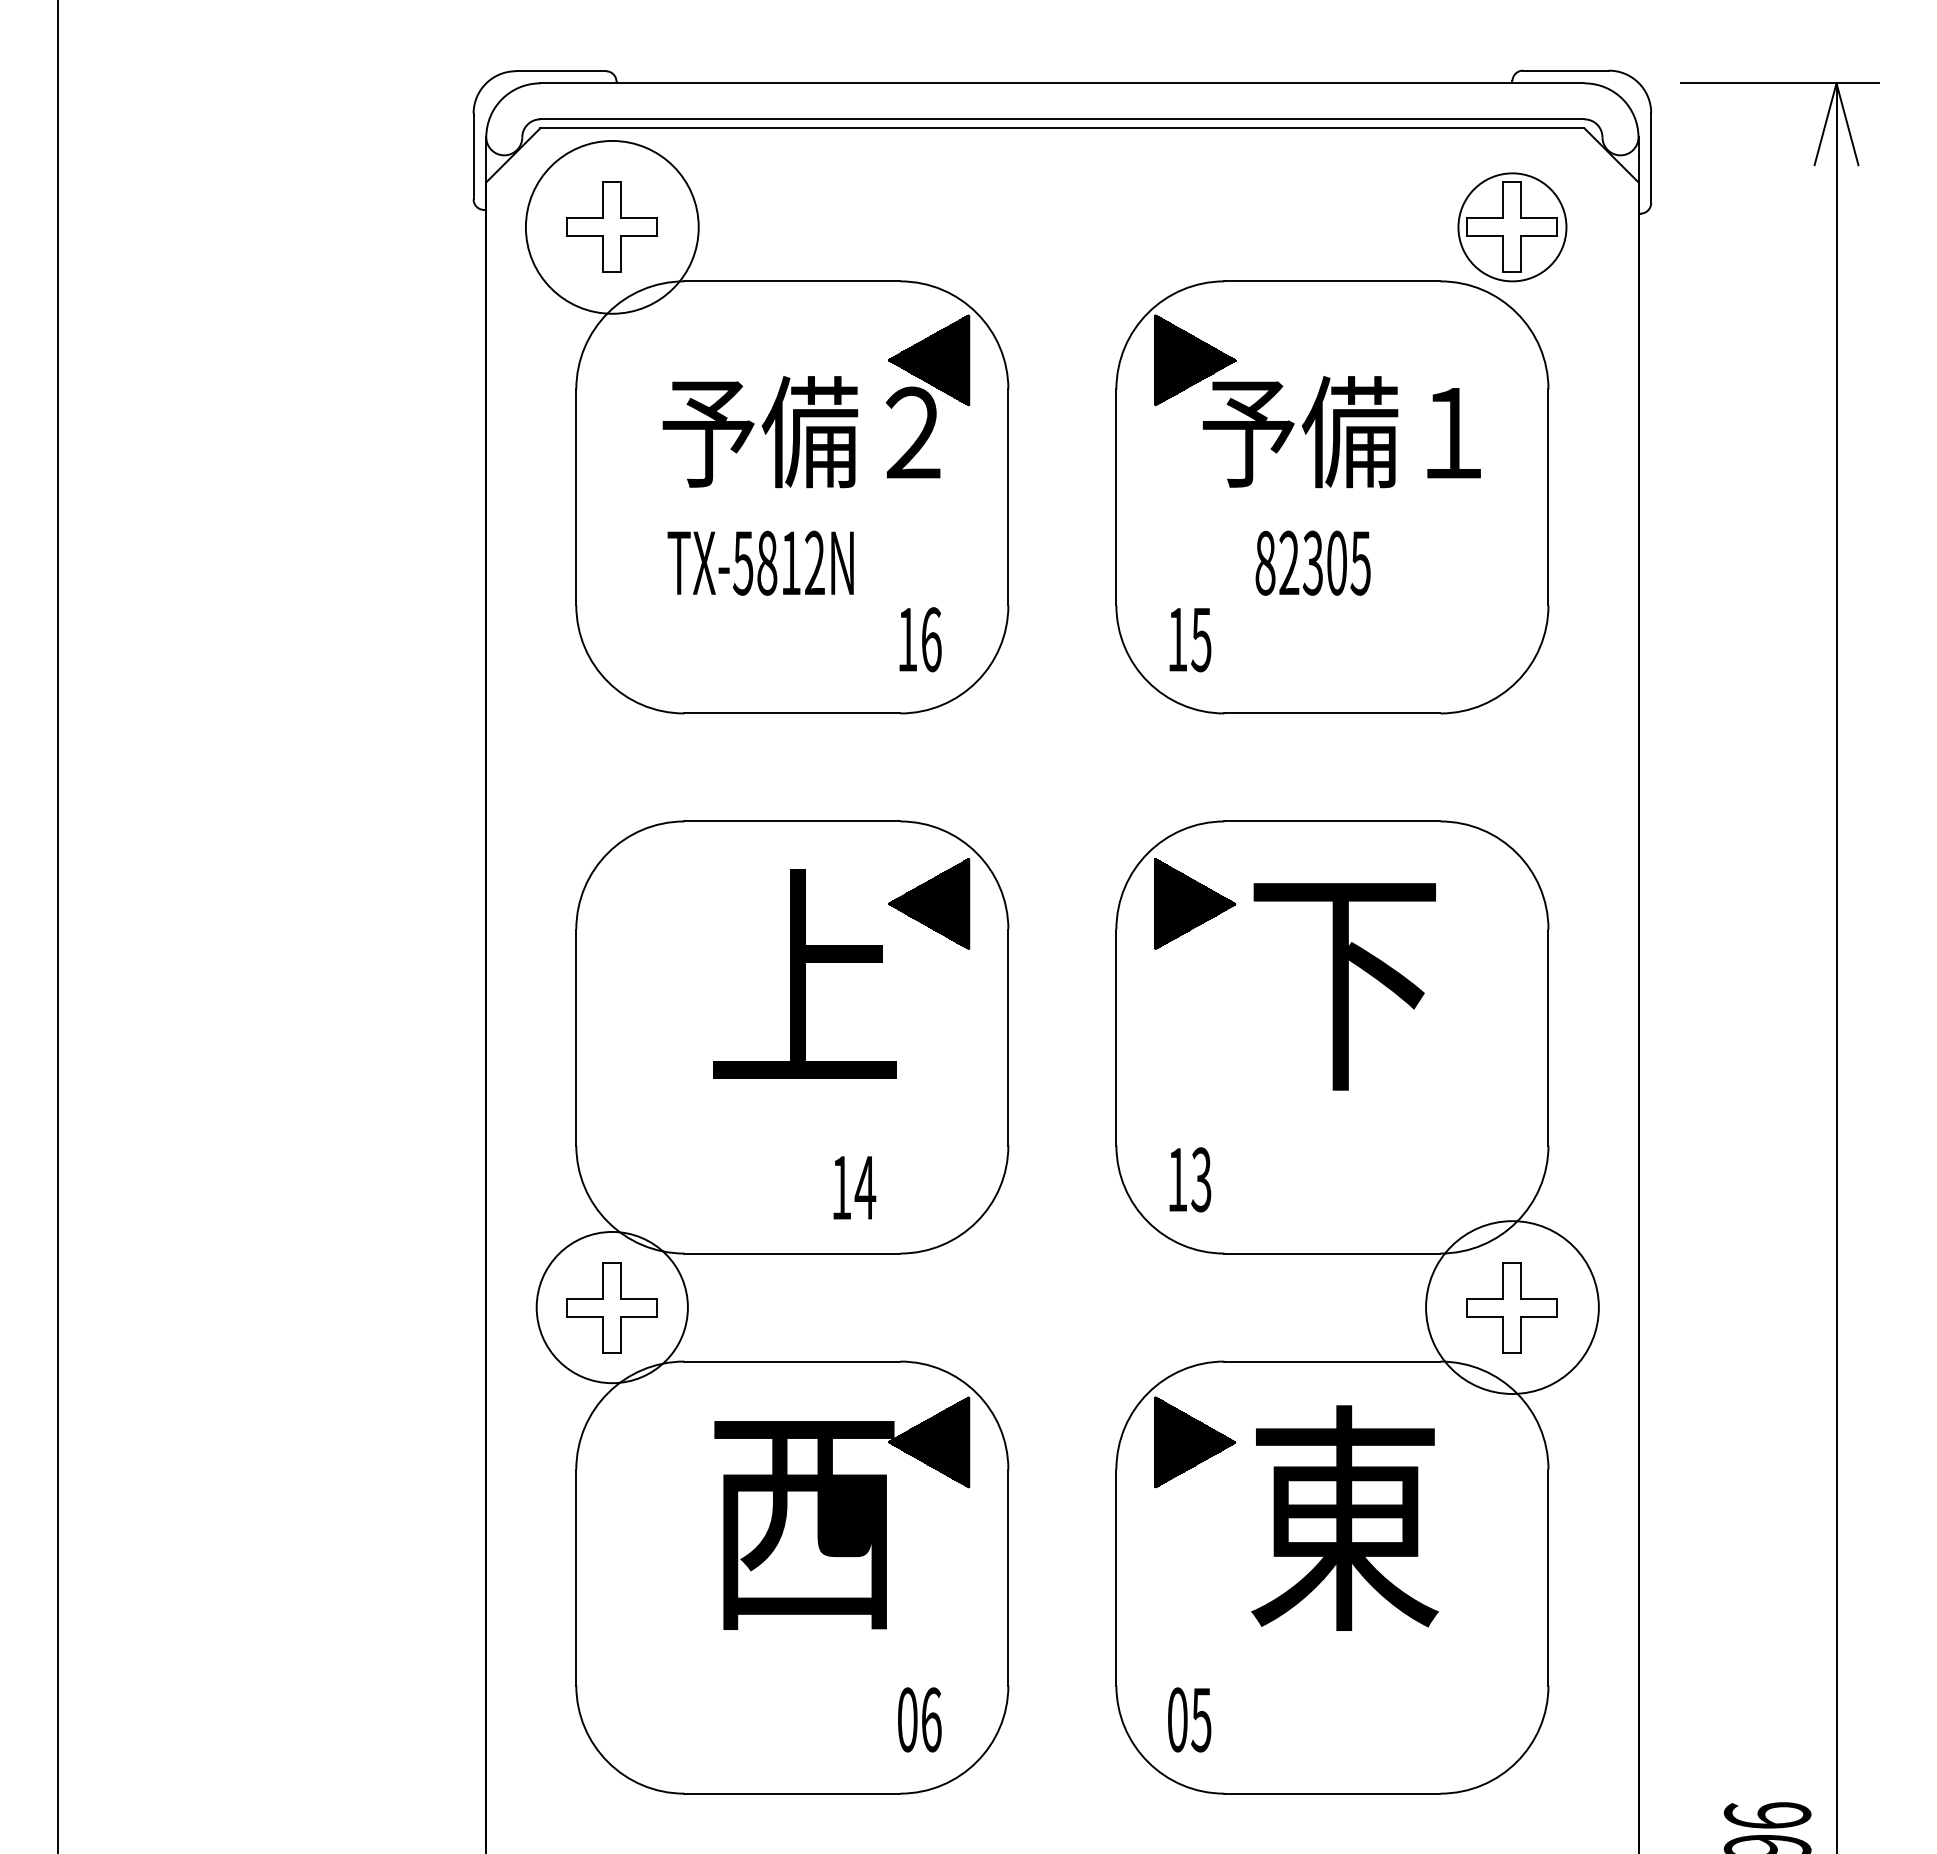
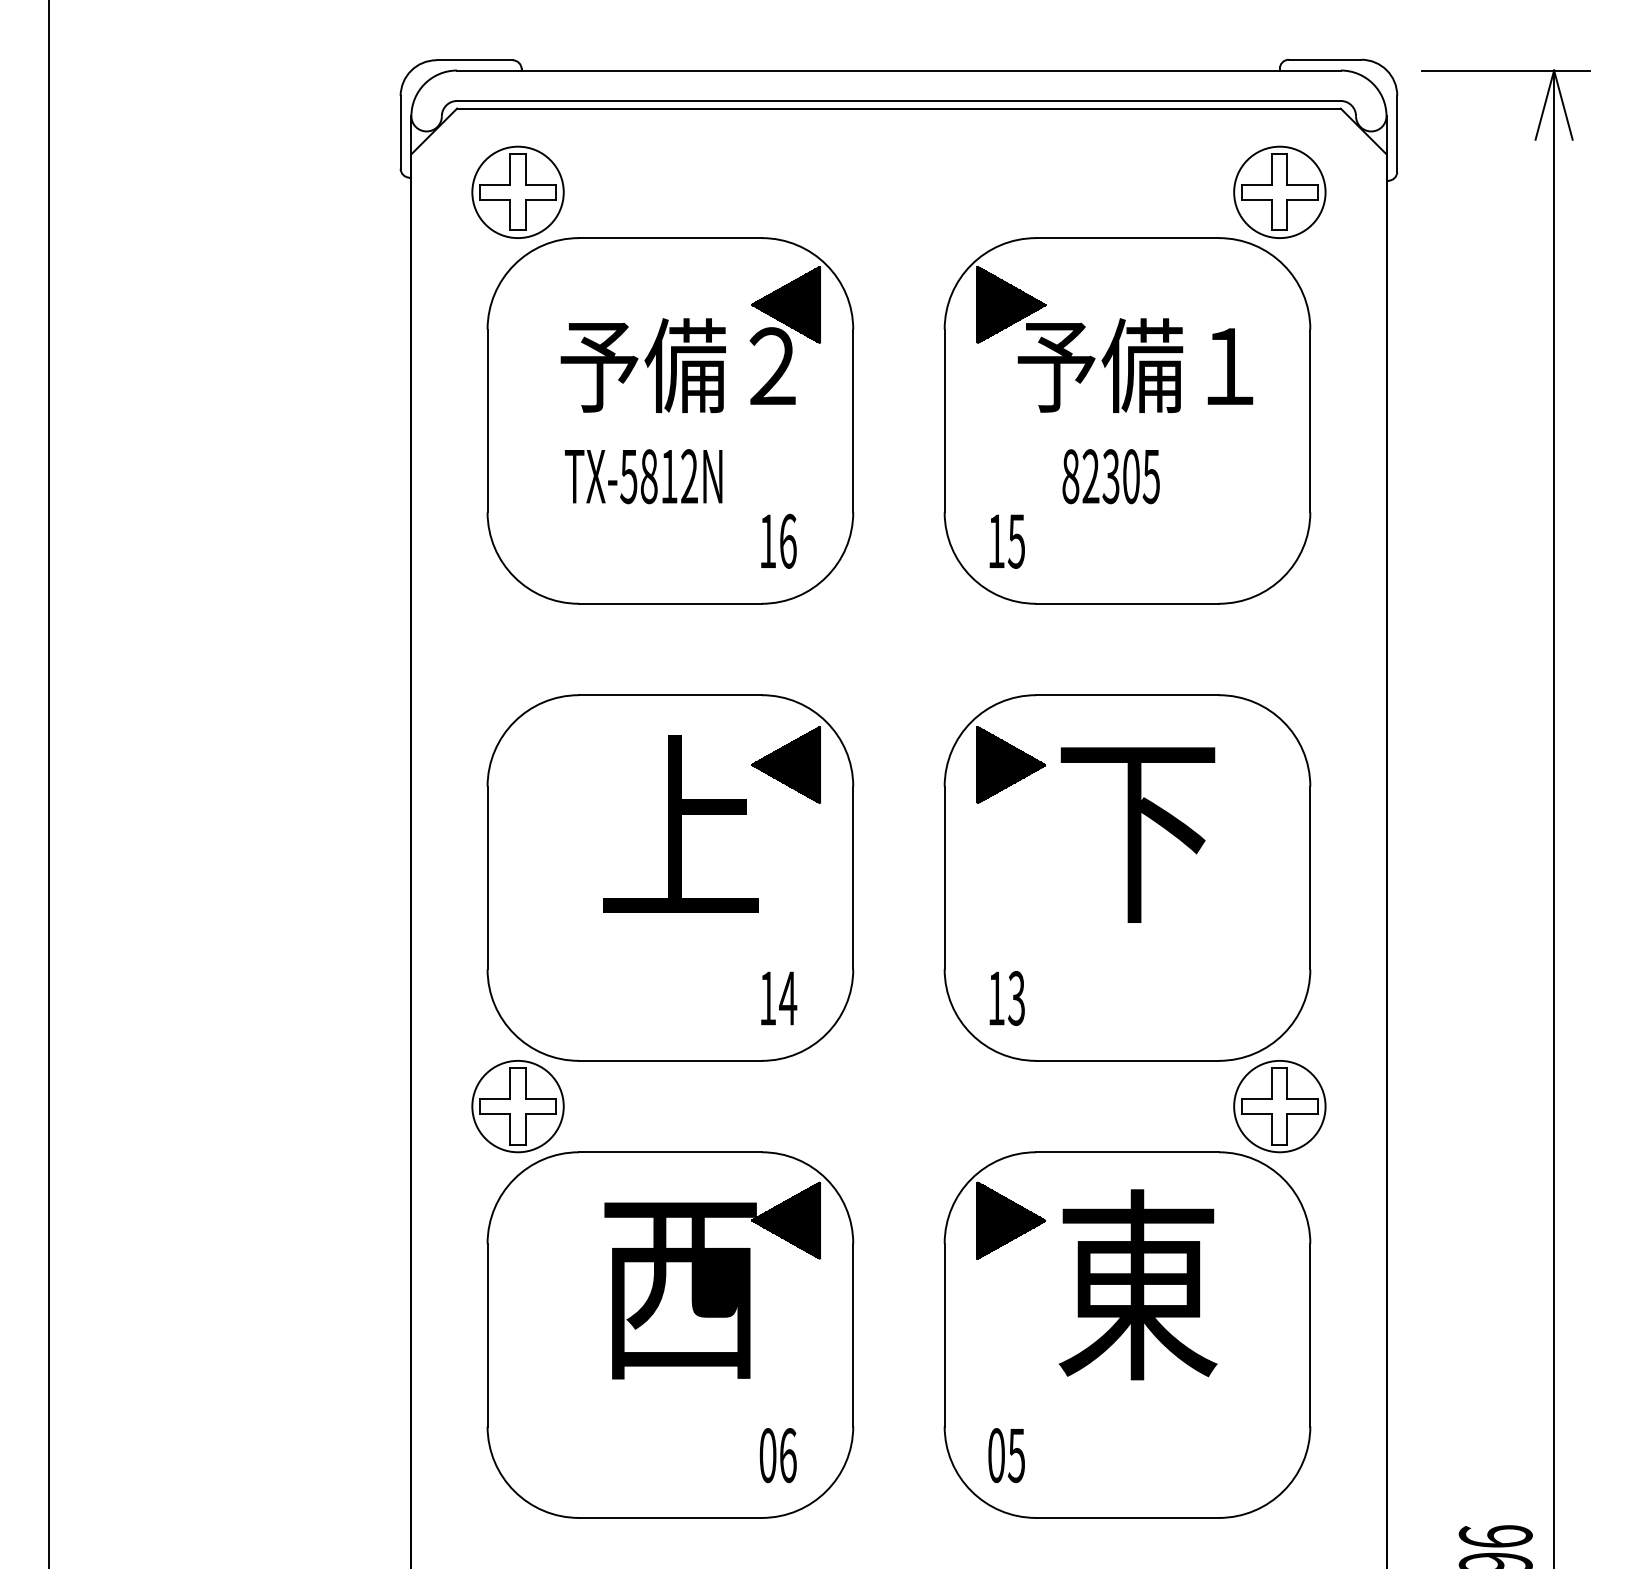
circle: (612, 227) -> (518, 192), size x0.62
text: (854, 1187) -> (778, 998), moved
circle: (612, 1307) -> (518, 1106), size x0.71
circle: (1512, 1307) -> (1279, 1106), size x0.62

